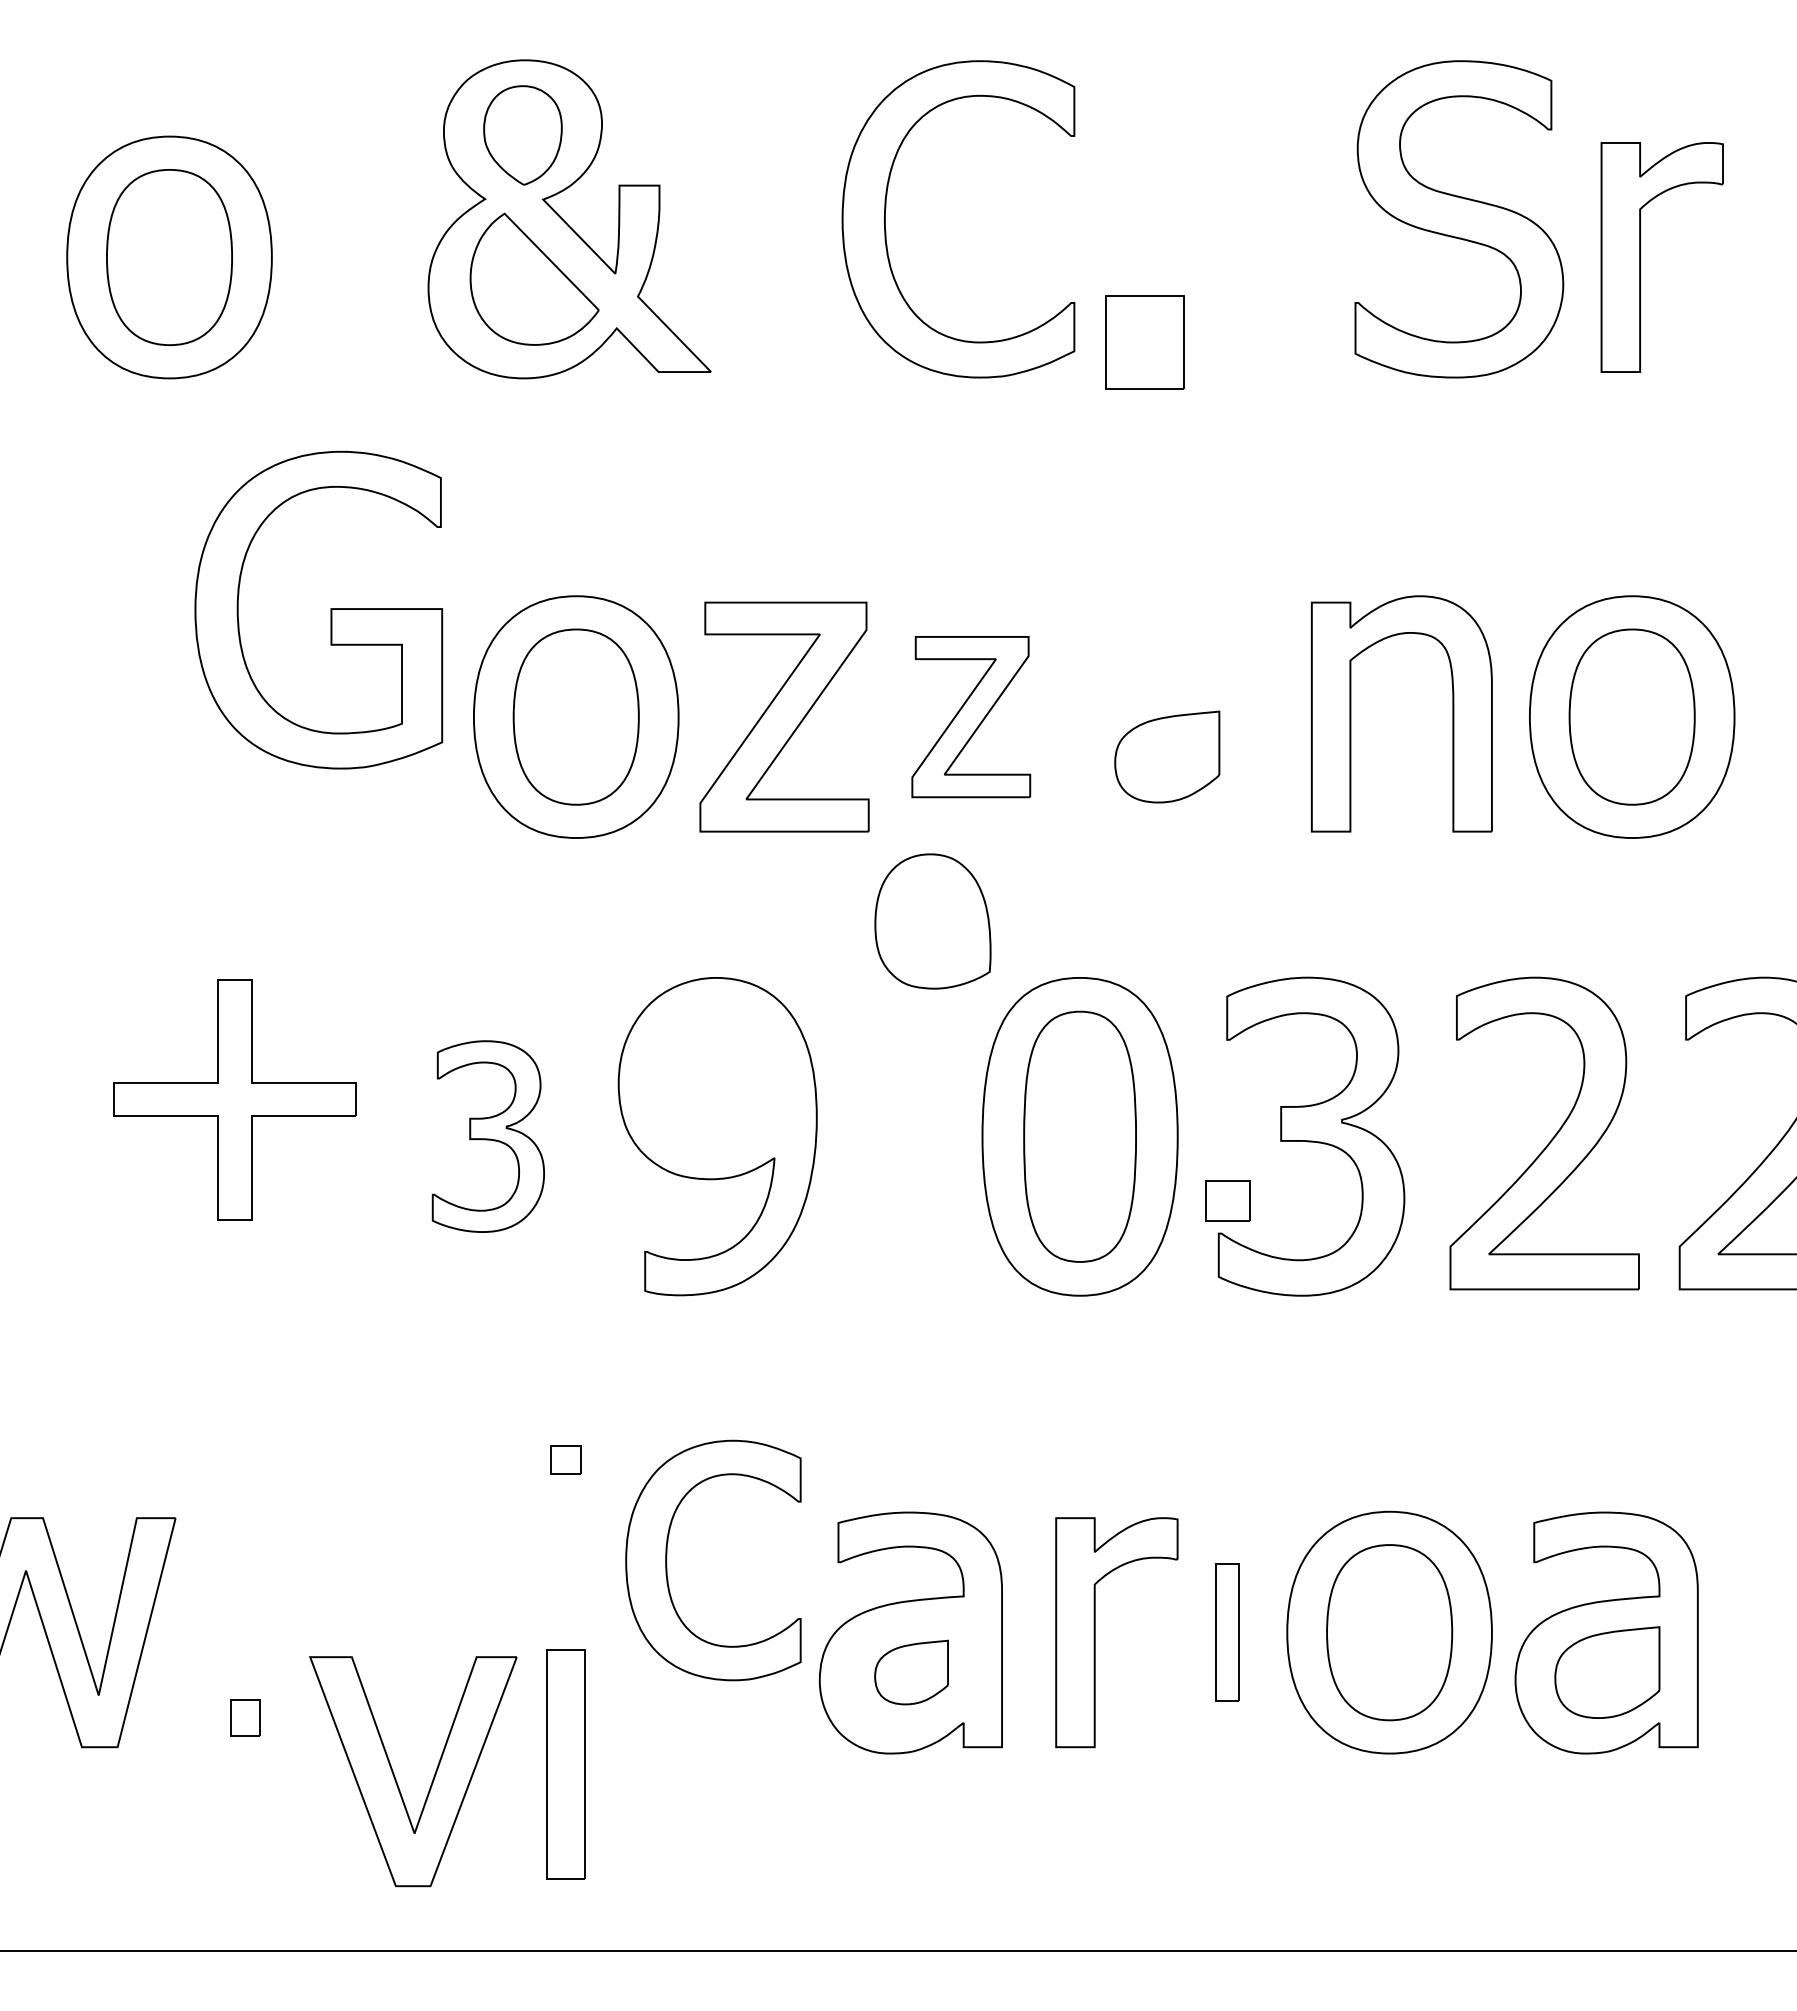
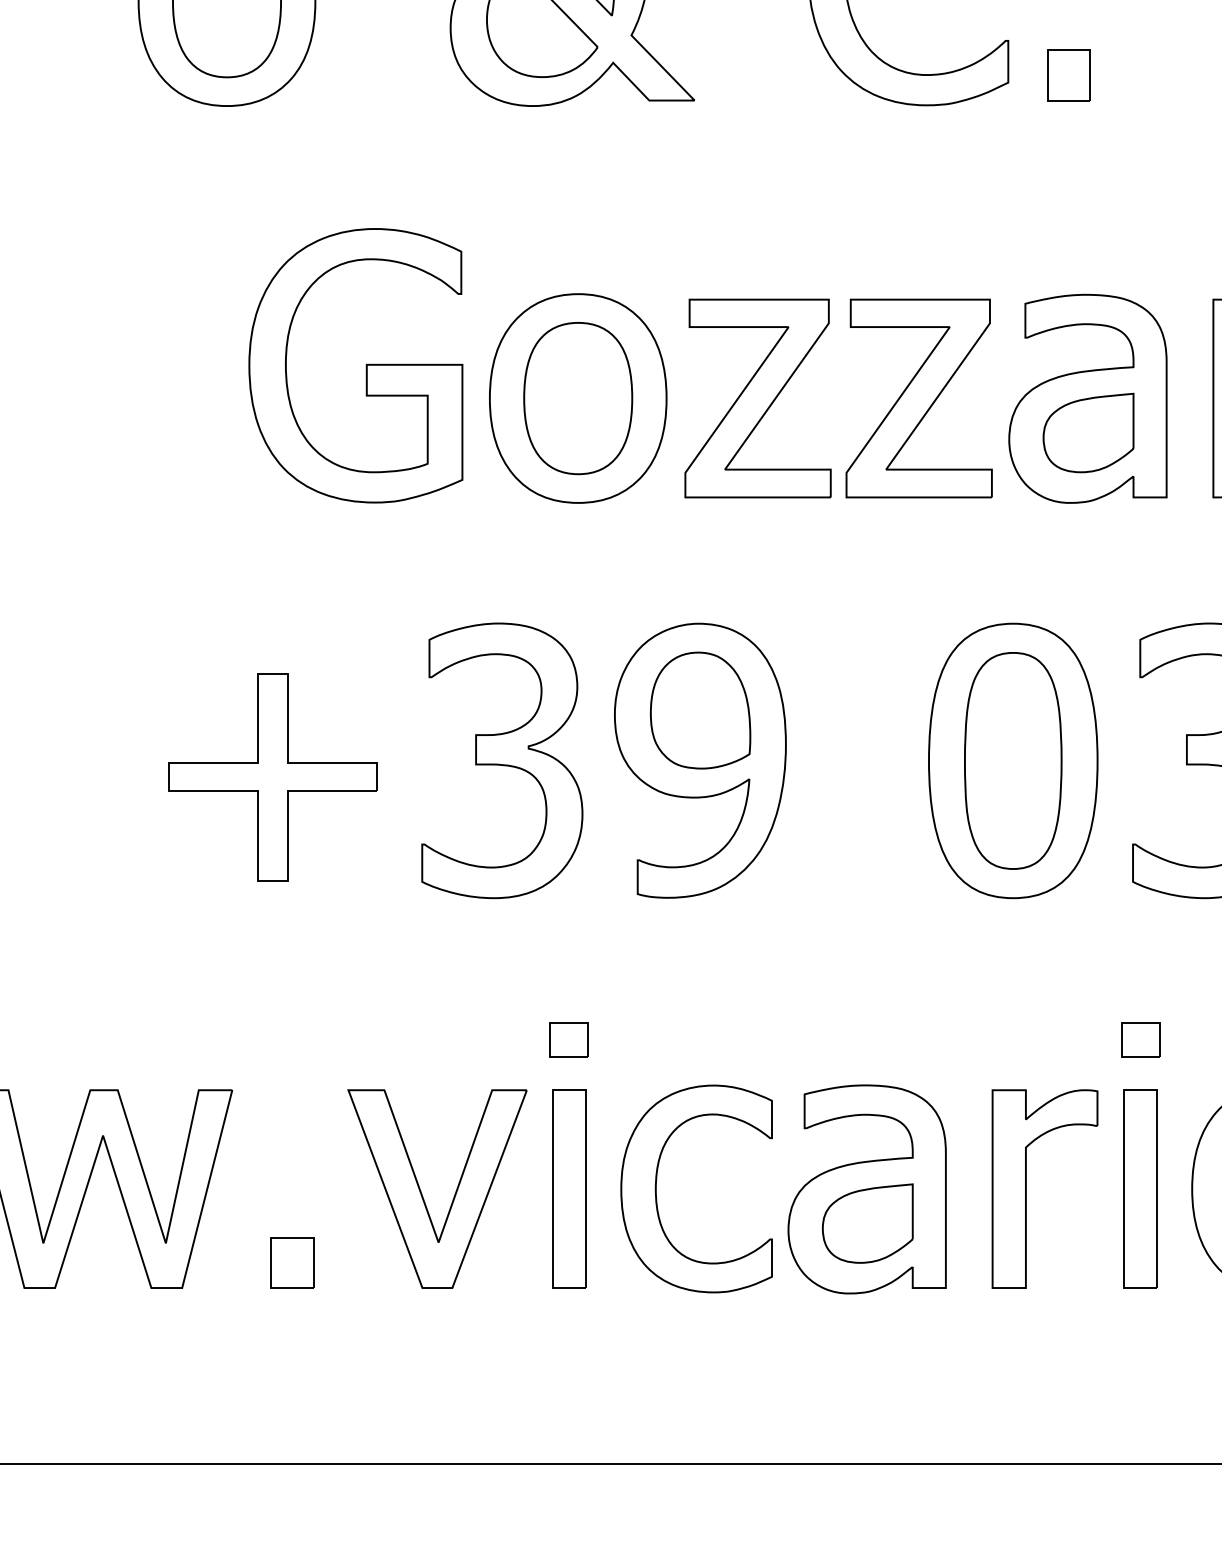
part: (1144, 342) -> (1068, 75), size x0.62
part: (330, 609) -> (365, 365), moved
part: (971, 716) -> (919, 398), size x1.43
part: (1166, 717) -> (1087, 398), added
part: (932, 921) -> (700, 710), moved
part: (234, 1099) -> (272, 777), moved
part: (488, 1136) -> (502, 760), size x1.67
part: (1227, 1200) -> (1140, 1039), moved
part: (565, 1459) -> (568, 1039), size x1.43
part: (667, 1559) -> (656, 1188), moved
part: (1227, 1632) -> (1140, 1188), size x1.67
part: (911, 1672) -> (867, 1223), size x1.43
part: (245, 1717) -> (292, 1262), size x1.67
part: (565, 1764) -> (568, 1188), moved
part: (395, 1776) -> (422, 1193), moved

